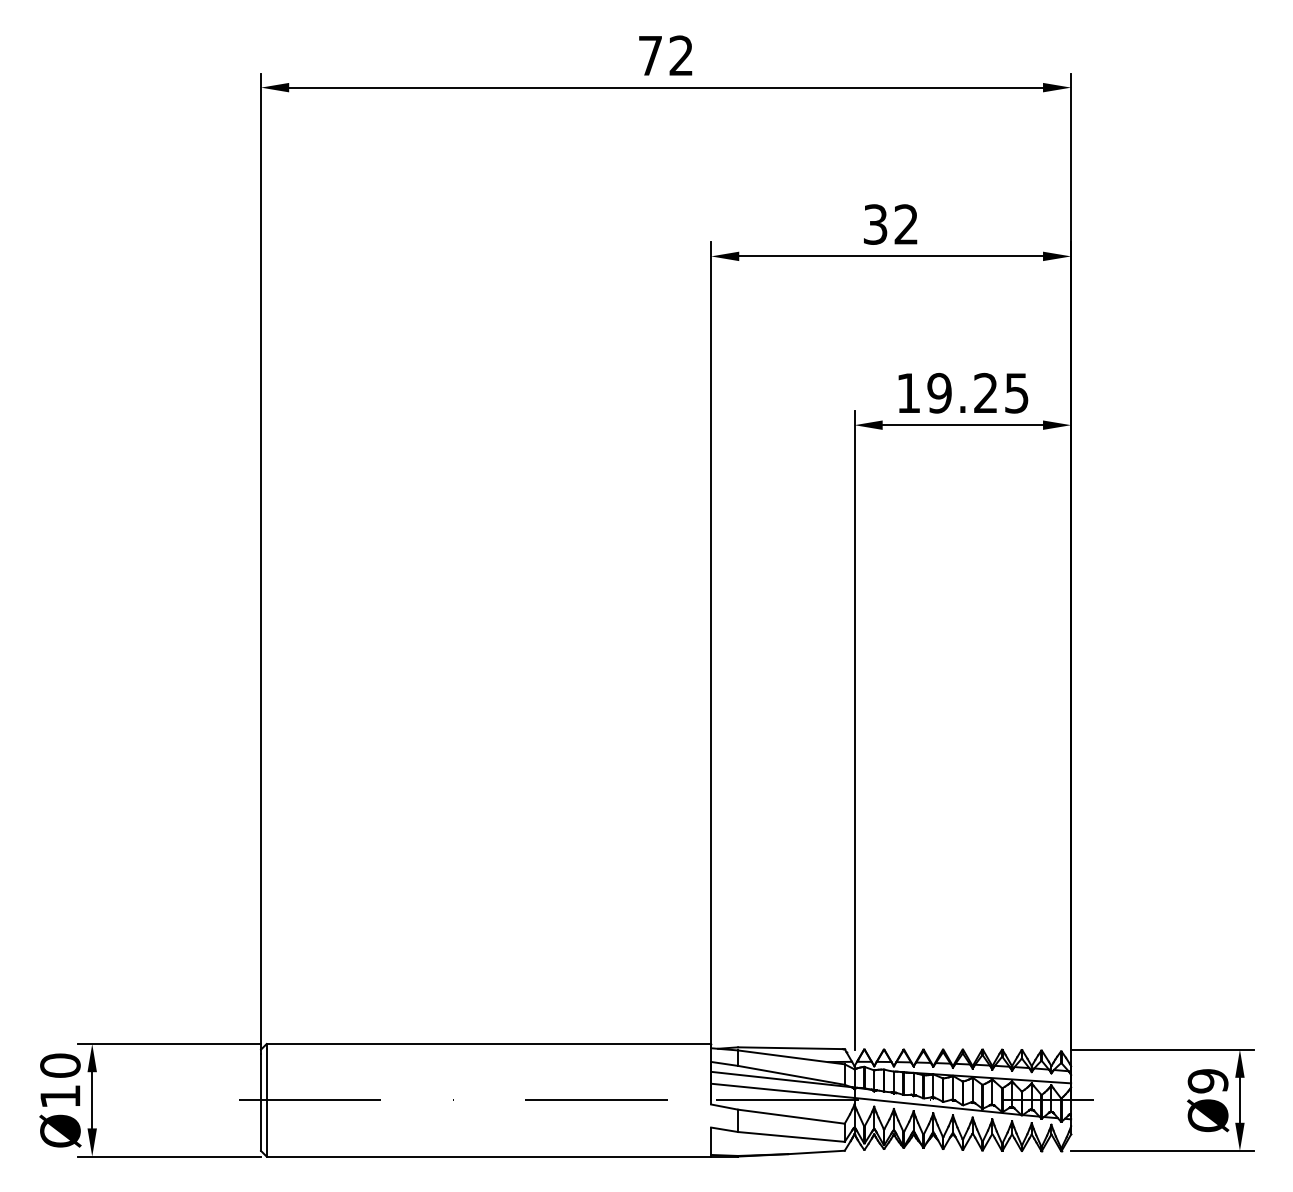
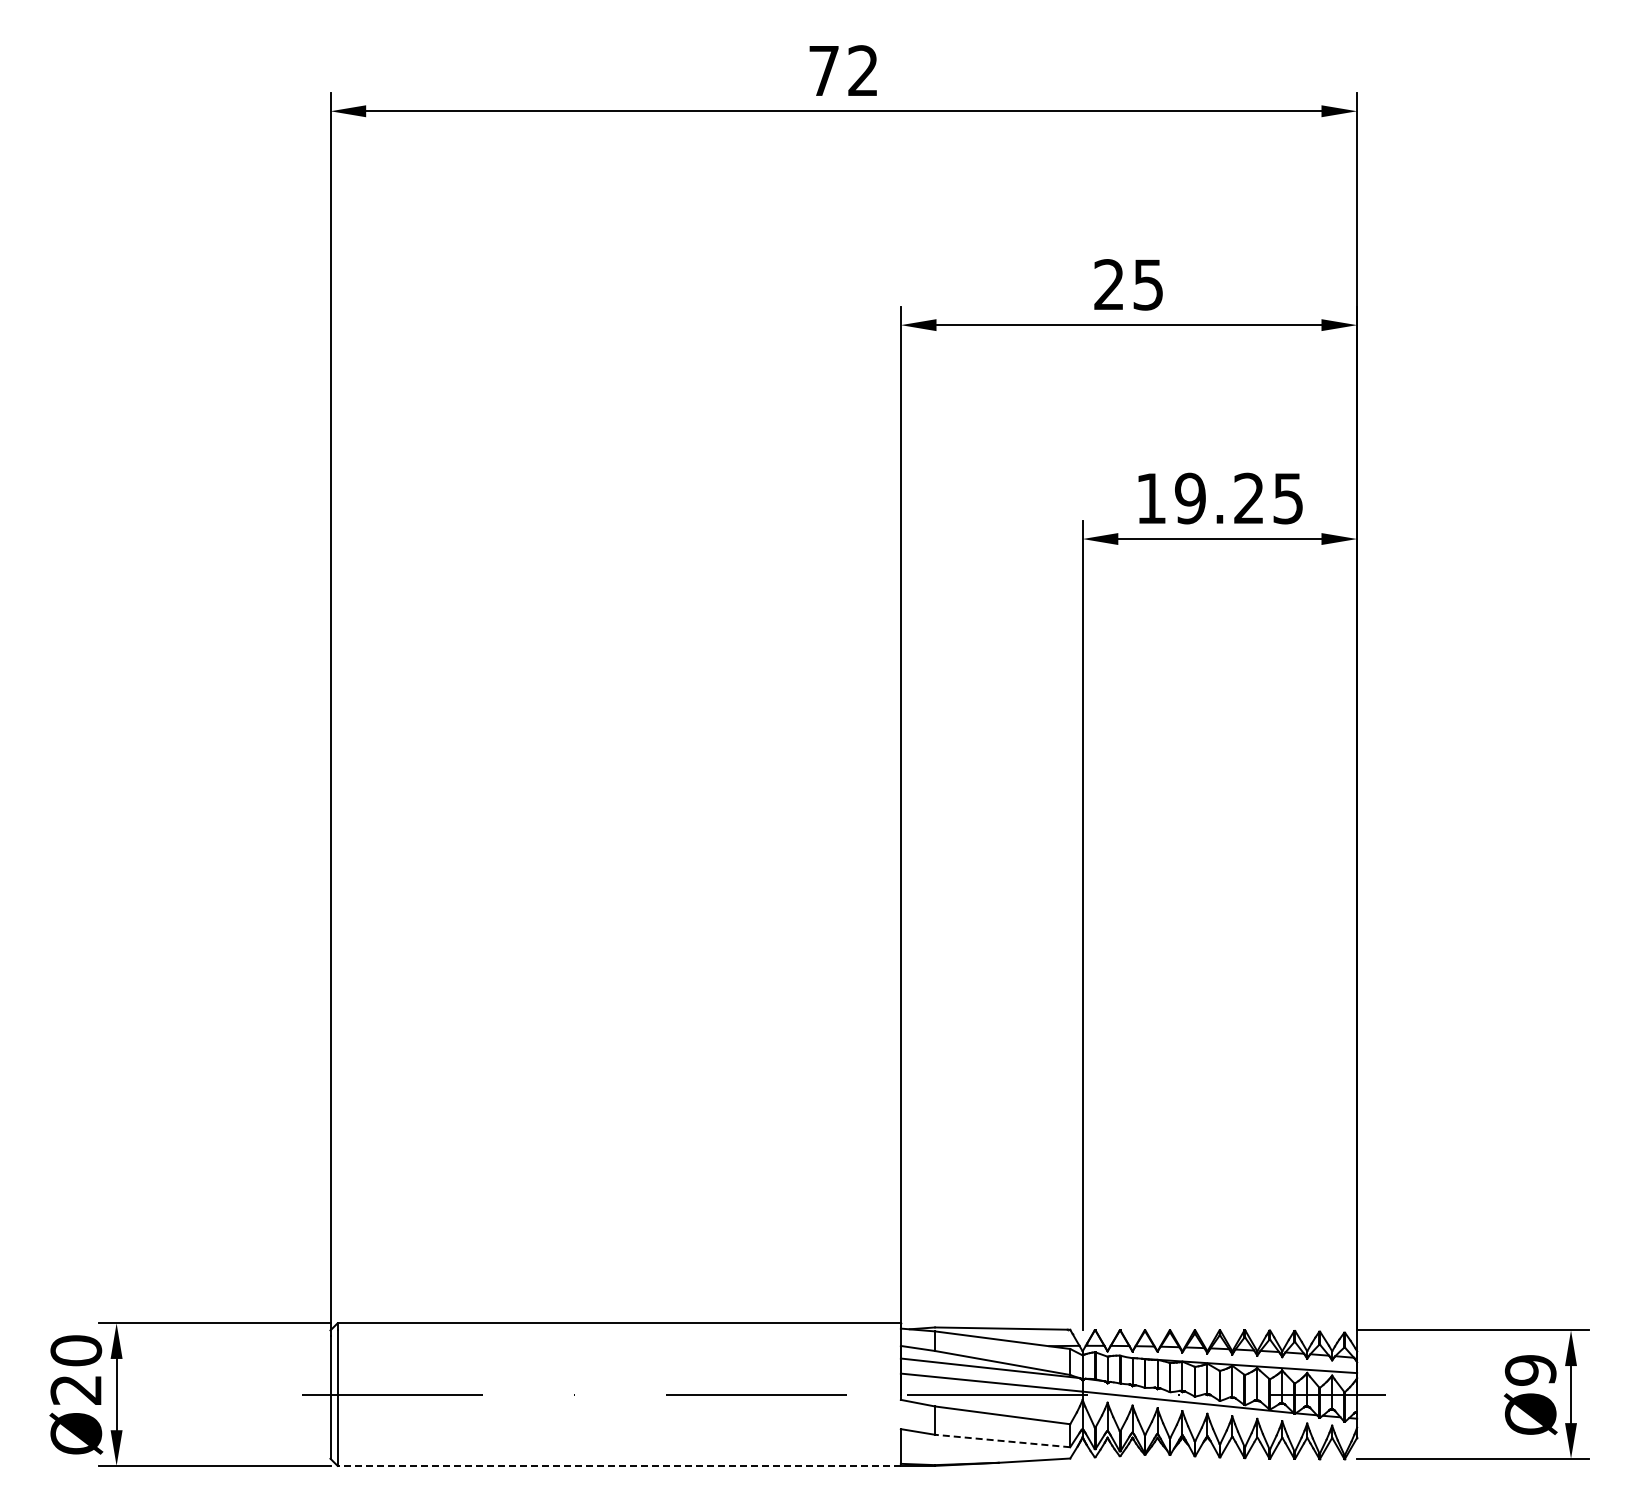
text: (890, 224) -> (1128, 284), 32 -> 25
text: (59, 1097) -> (75, 1390), Ø10 -> Ø20
line: (791, 1137) -> (1002, 1441), solid -> dashed
line: (489, 1156) -> (619, 1465), solid -> dashed

